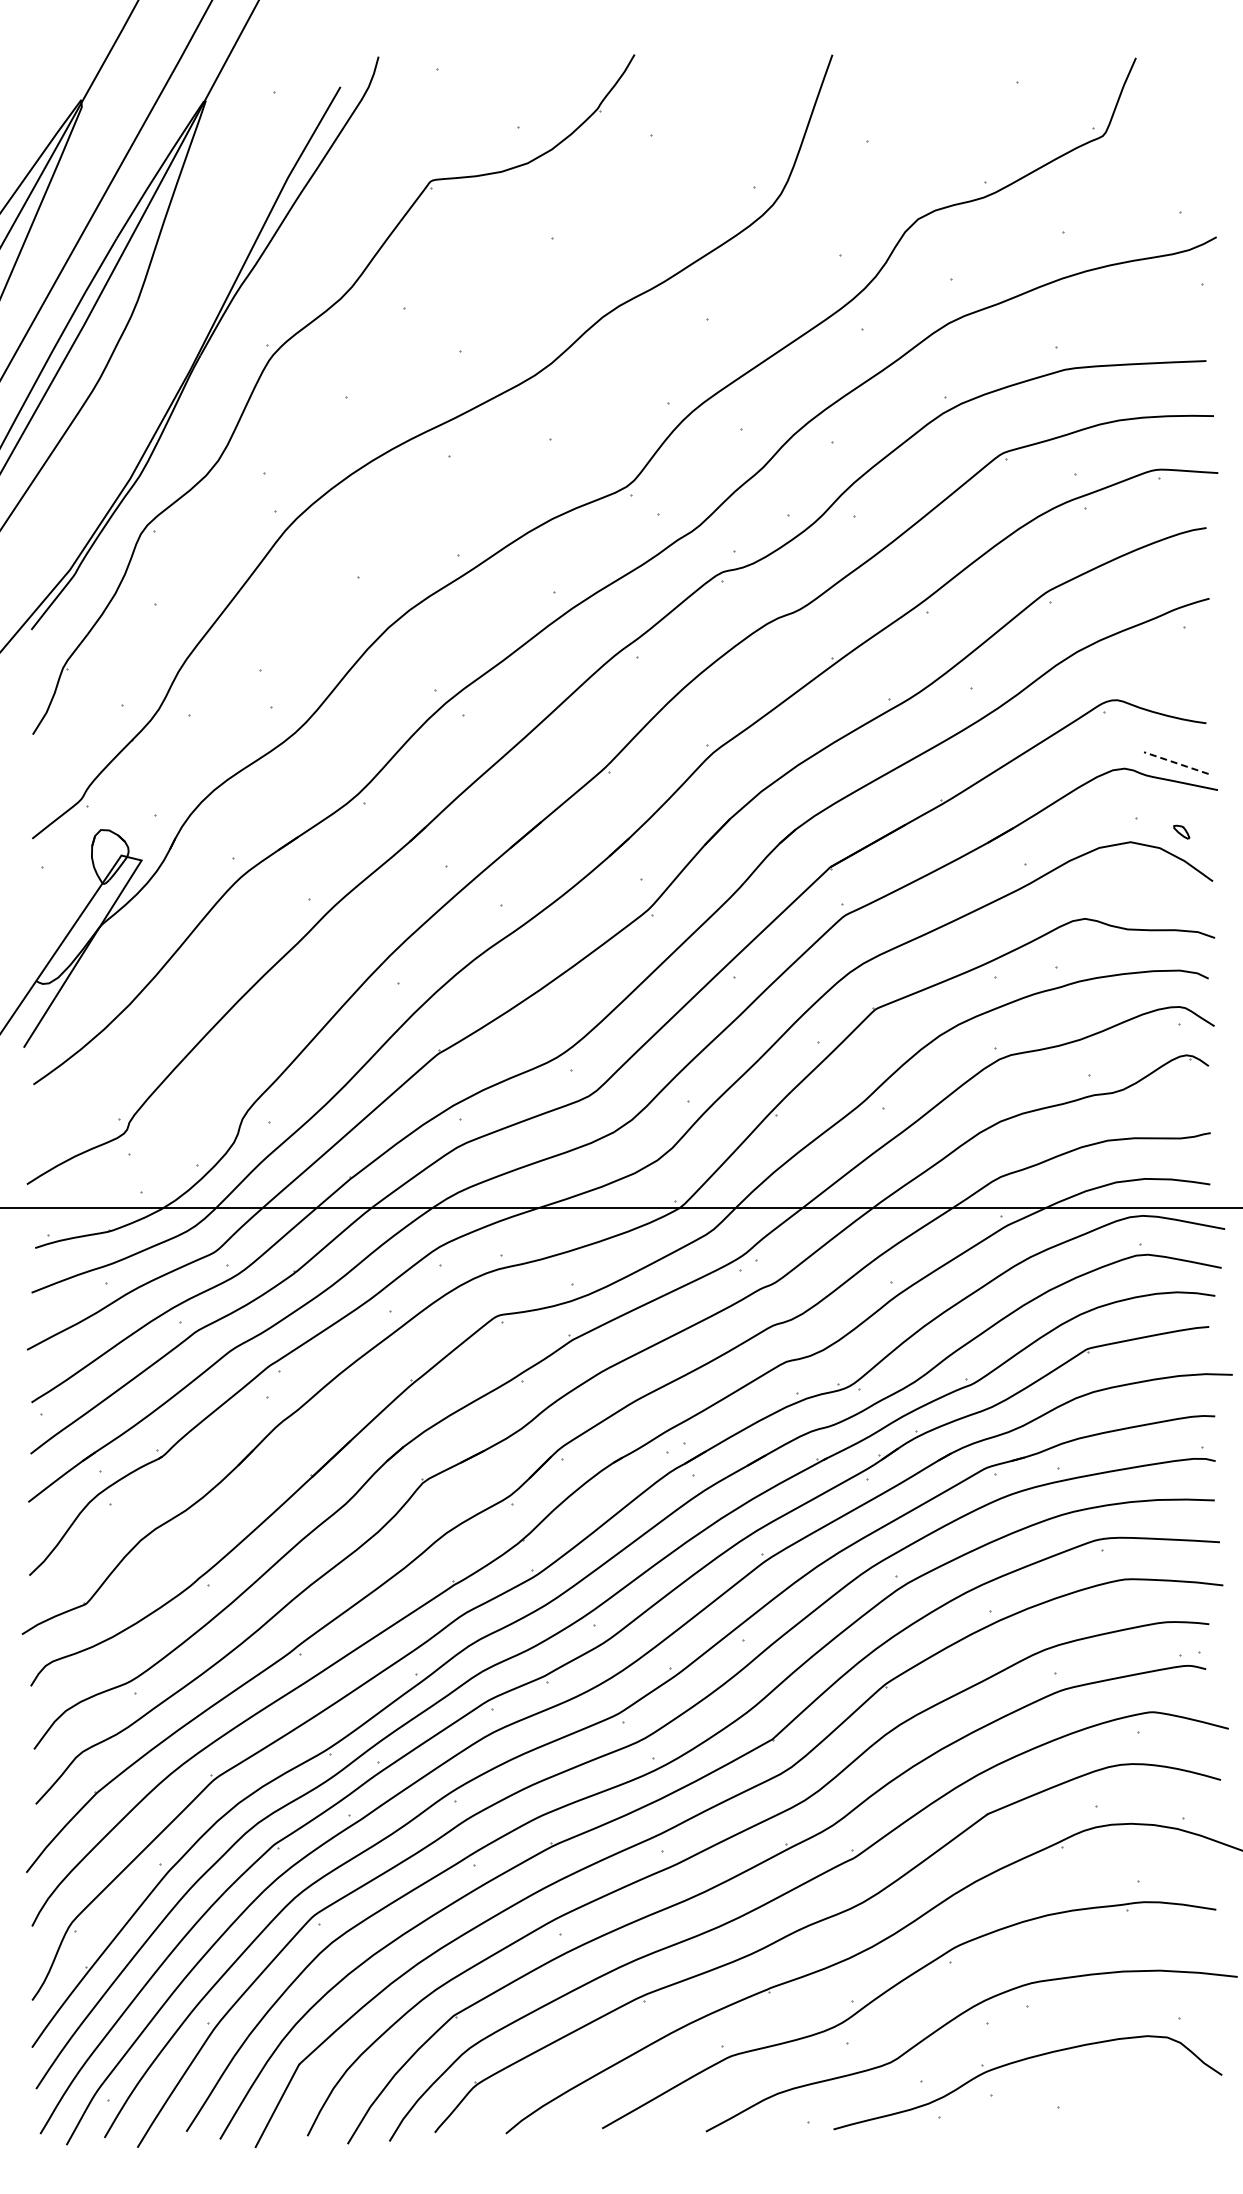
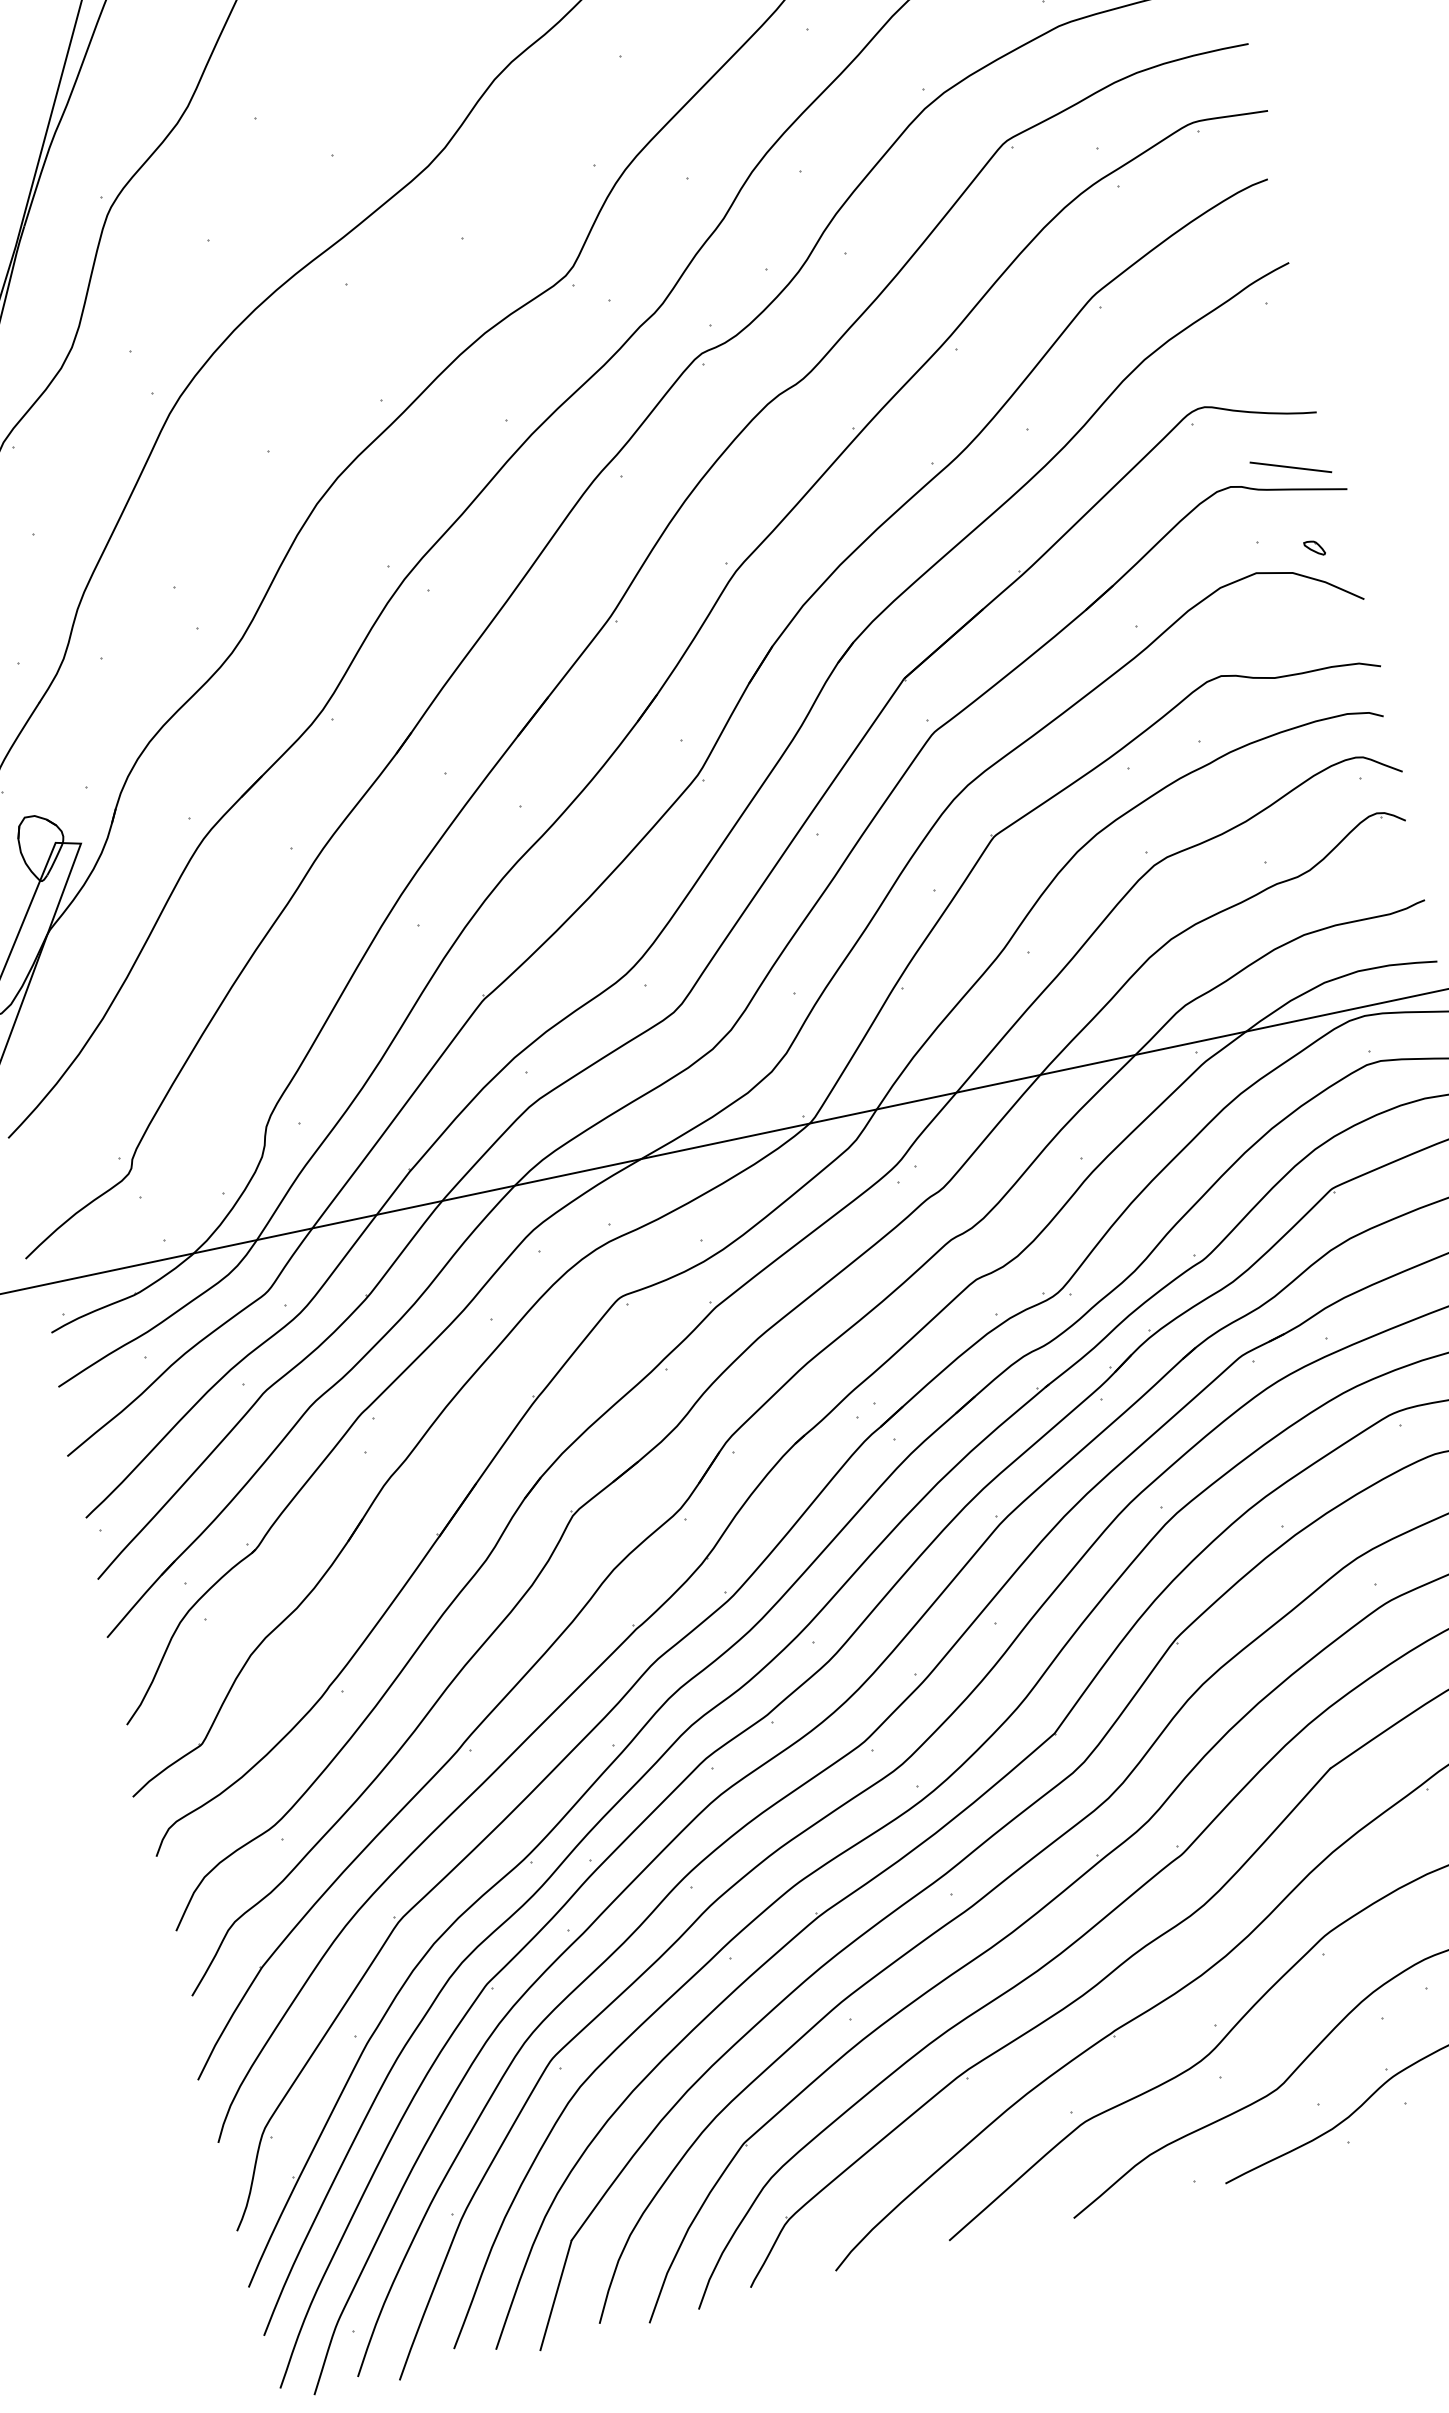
line: (1175, 762) -> (1289, 466), dashed -> solid

